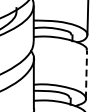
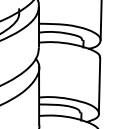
line: (86, 74) -> (99, 85), dashed -> solid

